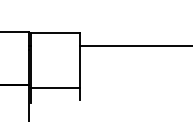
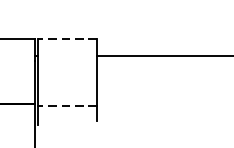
line: (55, 32) -> (67, 39), solid -> dashed
line: (55, 87) -> (67, 106), solid -> dashed

